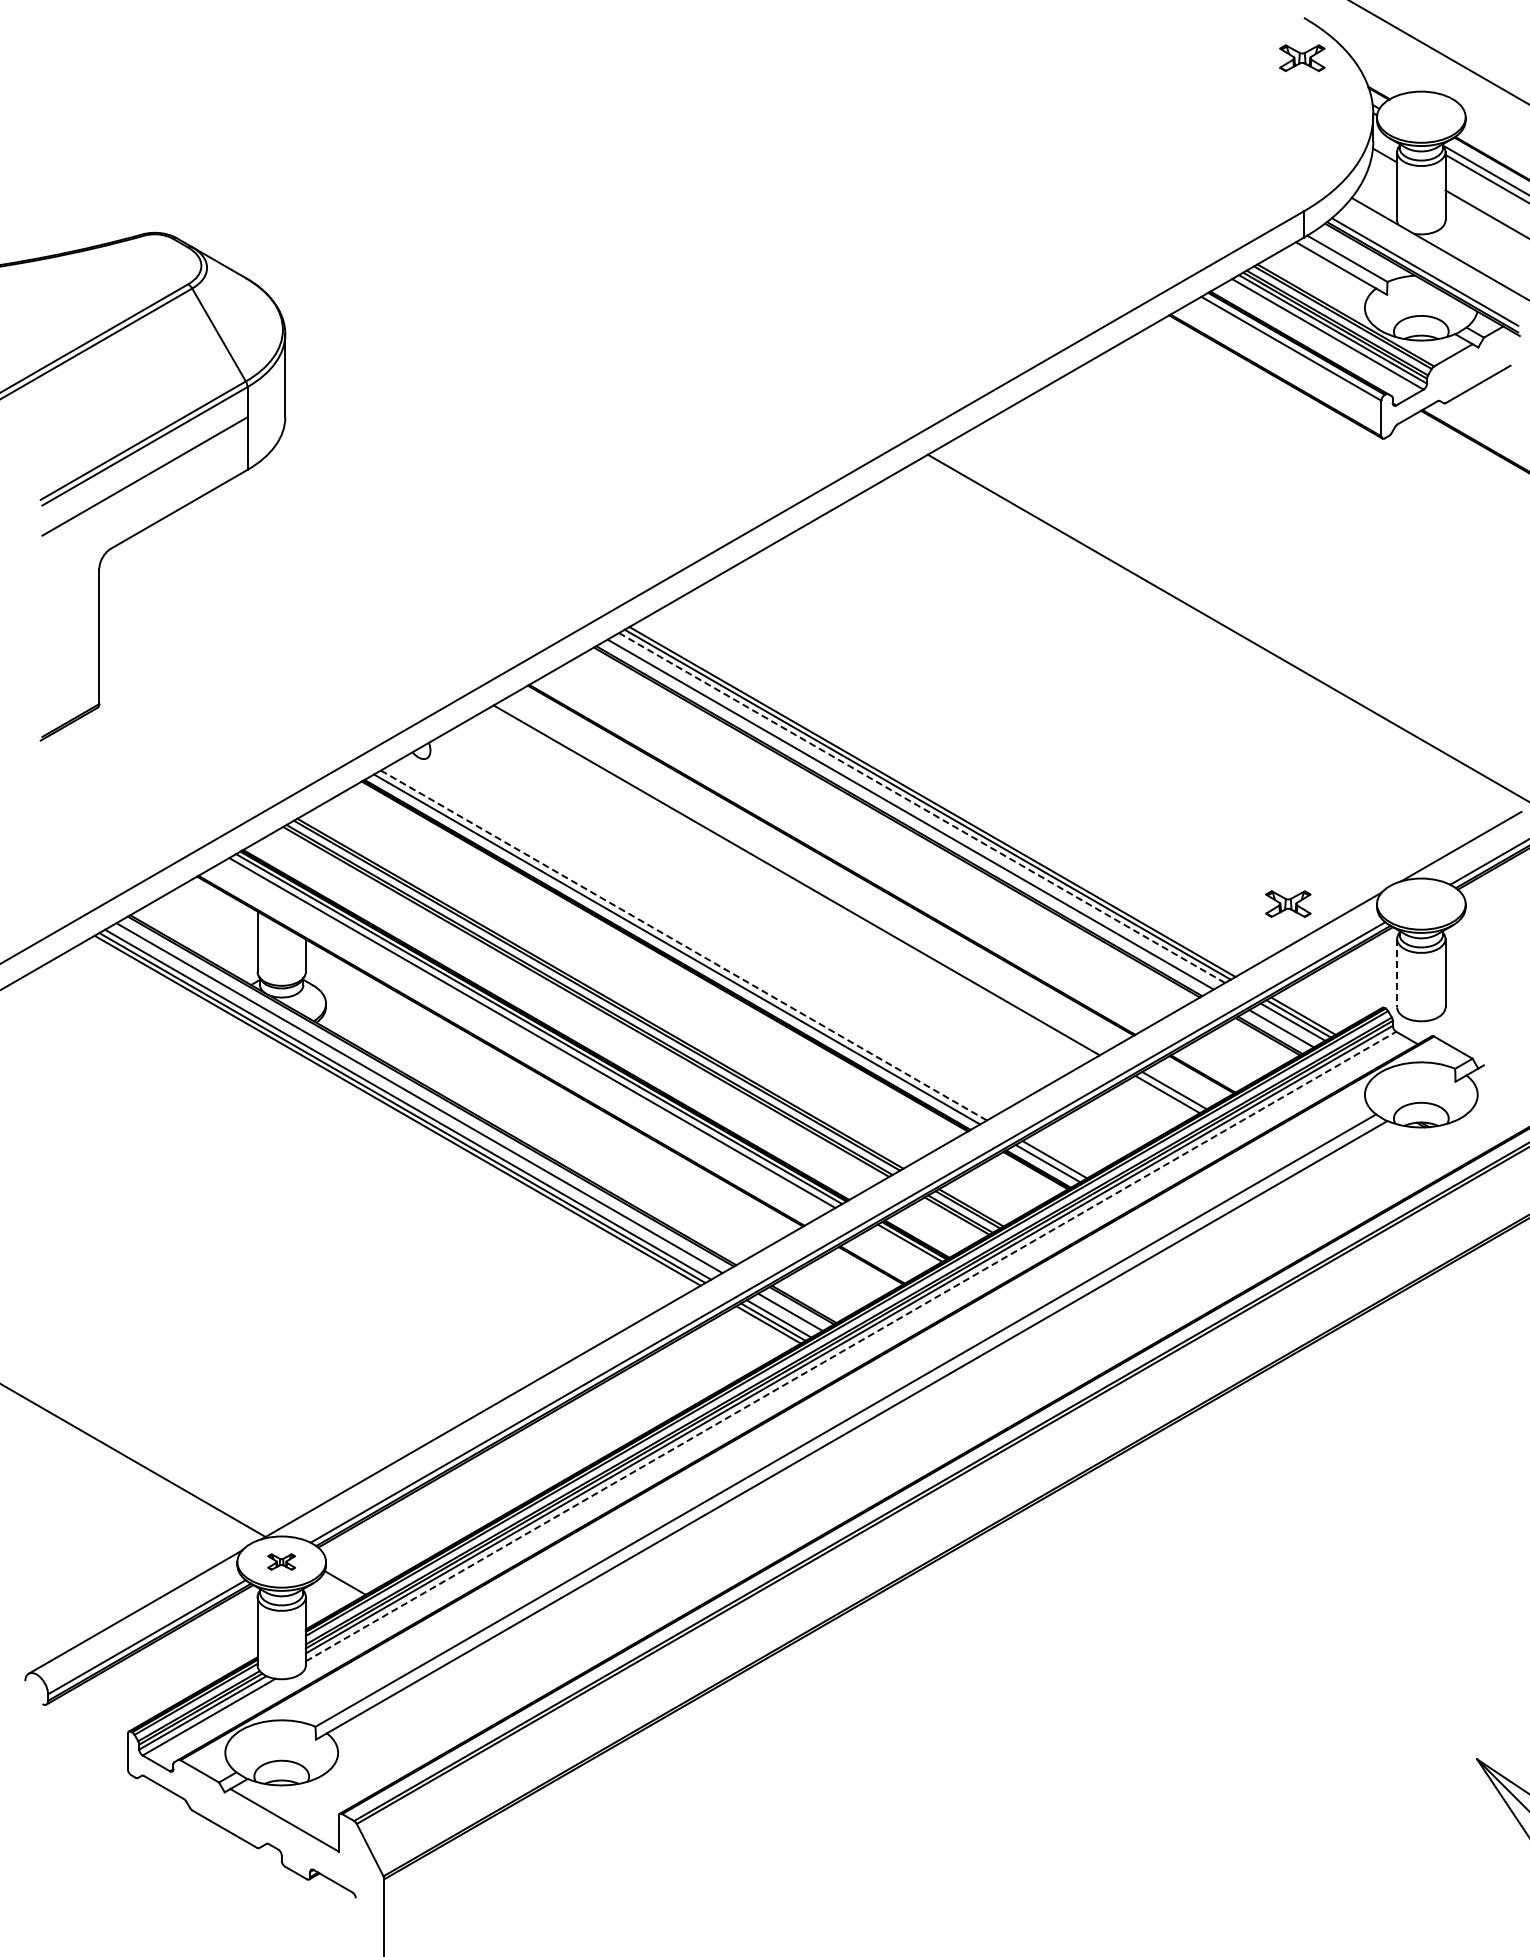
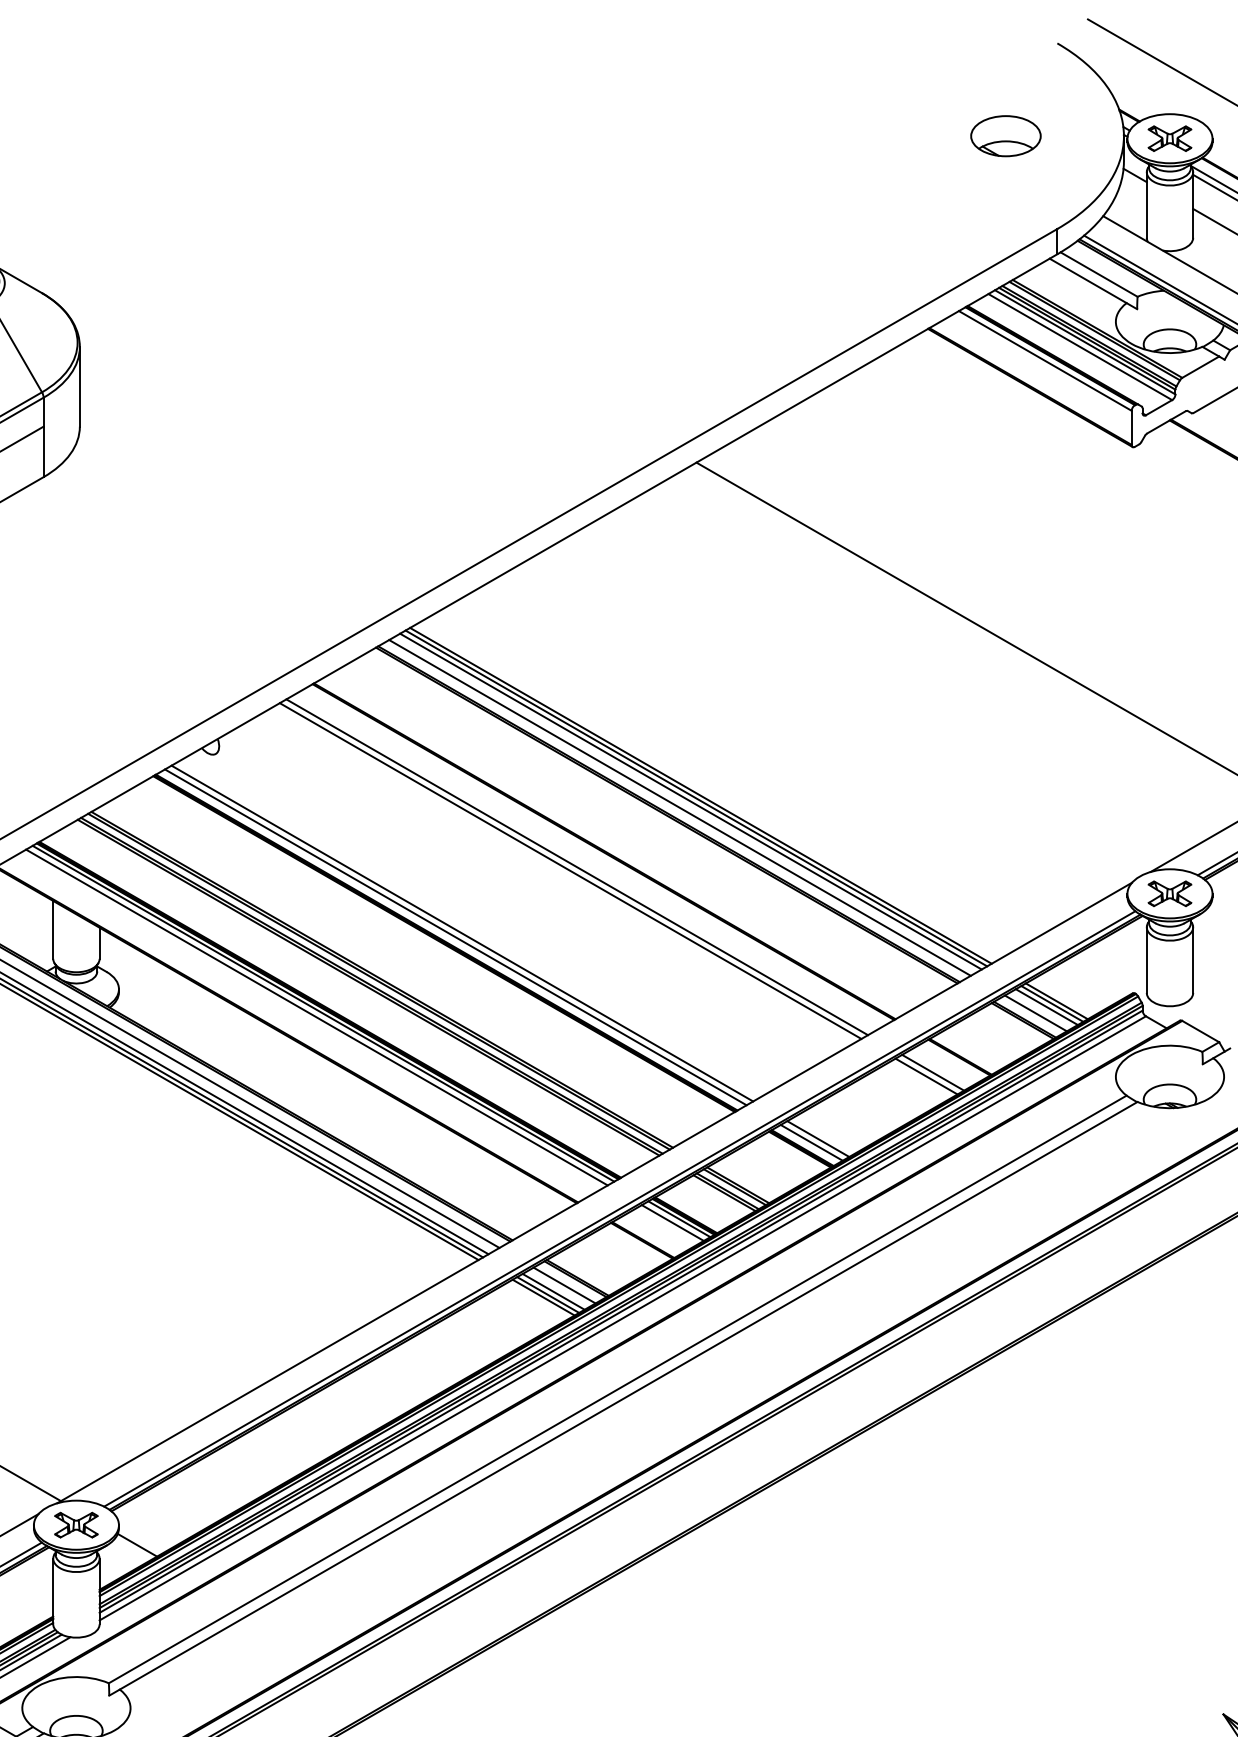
part: (1302, 58) -> (1170, 138), moved
part: (1250, 114) -> (1006, 136), added
line: (922, 808) -> (691, 802), dashed -> solid
line: (803, 876) -> (577, 867), added
part: (1288, 903) -> (1170, 893), moved
line: (683, 945) -> (461, 933), dashed -> solid
line: (1397, 973) -> (1147, 960), dashed -> solid
line: (902, 1246) -> (672, 1222), added
line: (851, 1346) -> (623, 1318), dashed -> solid
part: (281, 1561) -> (76, 1524), size x1.67

